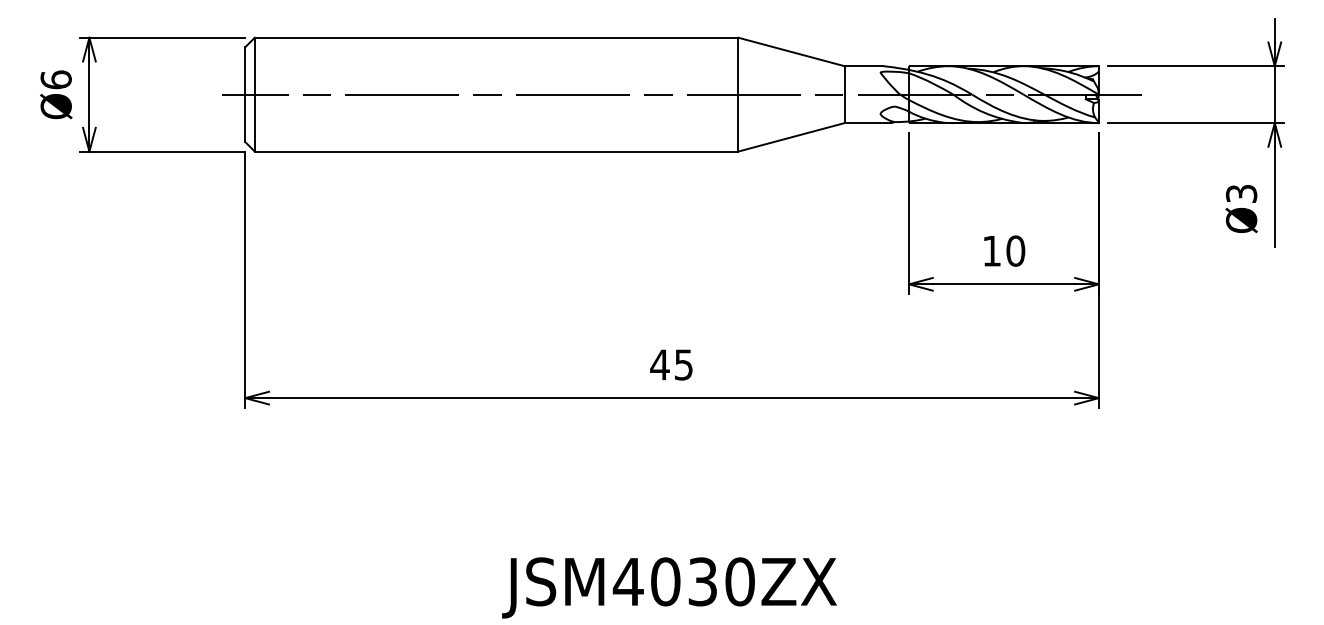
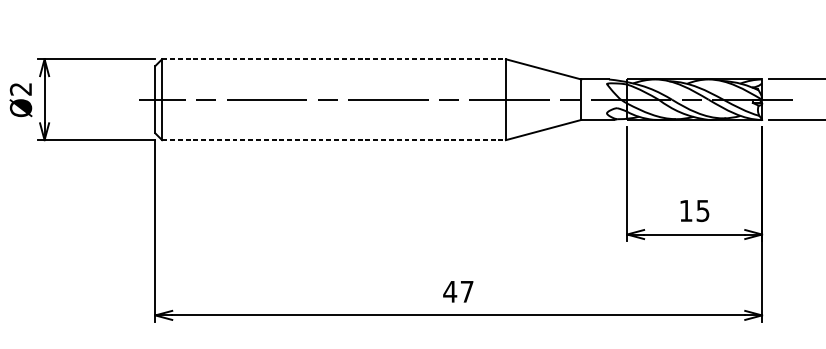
line: (496, 37) -> (333, 59), solid -> dashed
text: (55, 79) -> (20, 88), Ø6 -> Ø2
line: (496, 151) -> (333, 140), solid -> dashed
text: (1015, 250) -> (702, 210), 10 -> 15
text: (683, 364) -> (466, 291), 45 -> 47

